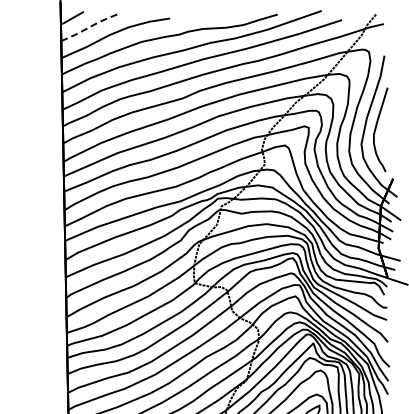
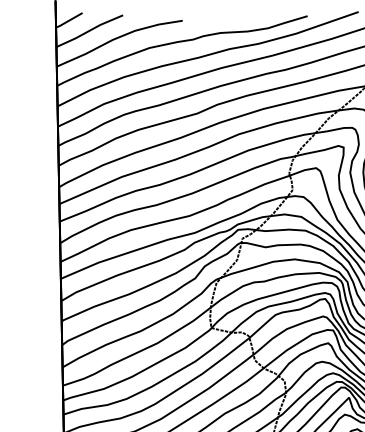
line: (89, 27) -> (89, 31), dashed -> solid

